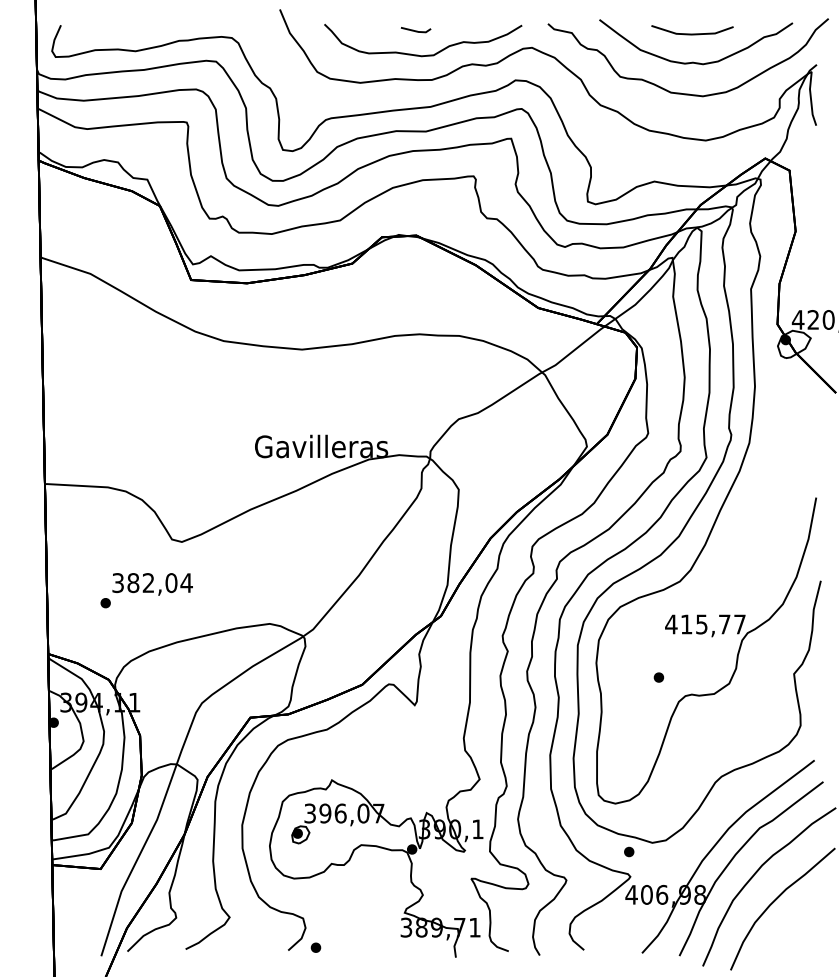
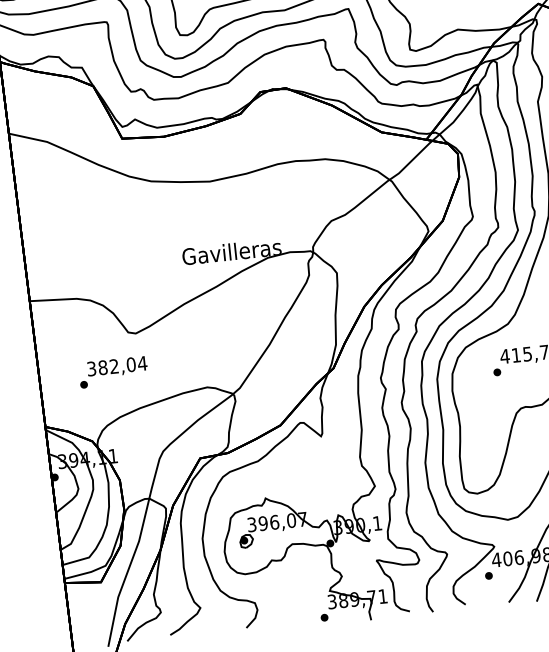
part: (658, 677) -> (496, 372), moved
part: (629, 851) -> (489, 575), moved
part: (315, 947) -> (324, 617), moved

